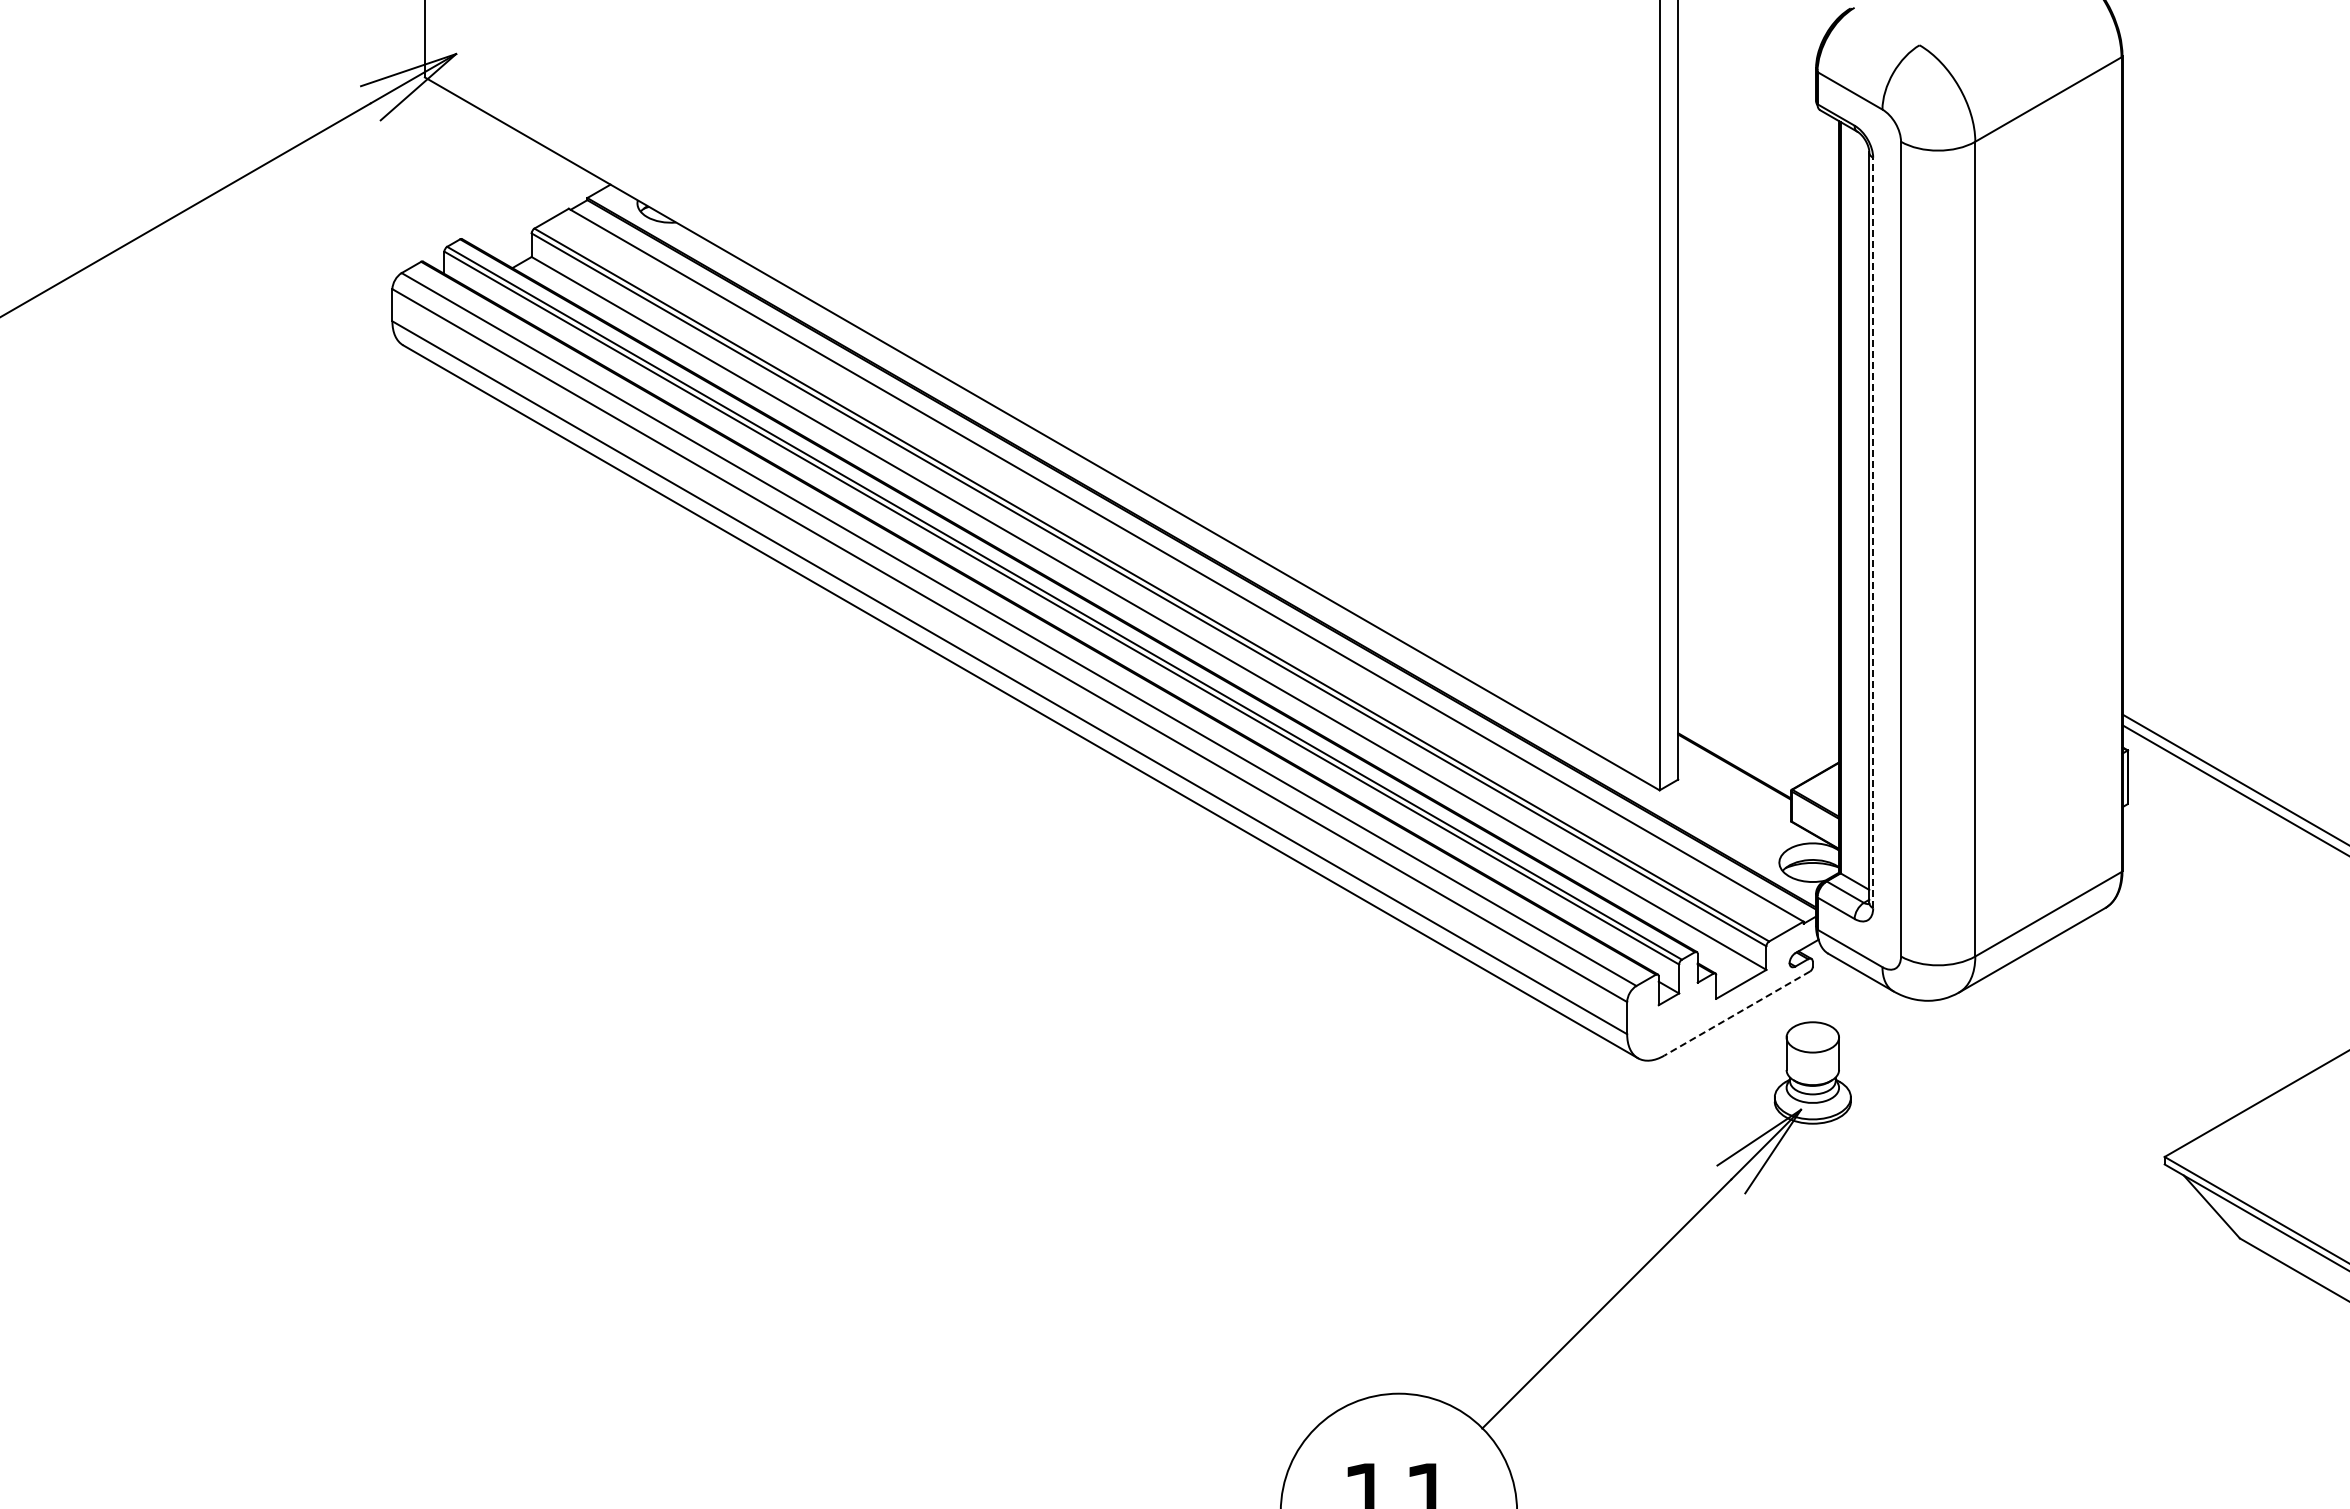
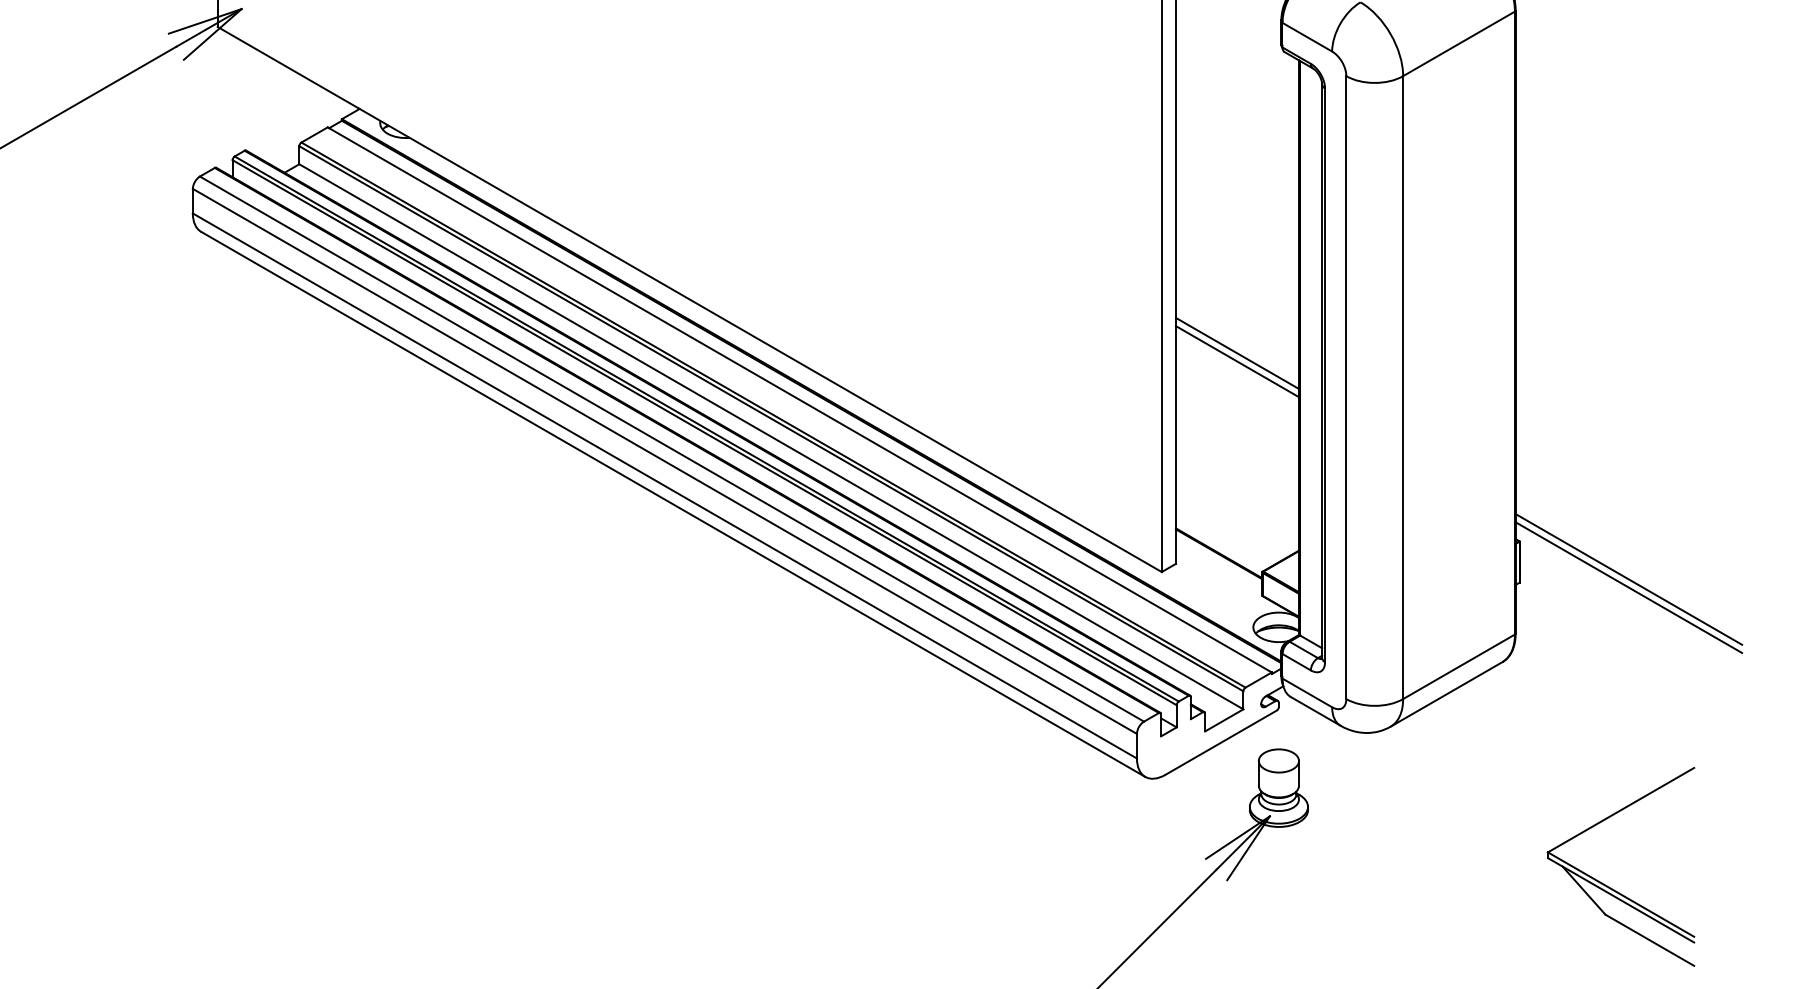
line: (1758, 504) -> (1237, 353), added
line: (1758, 514) -> (1237, 361), added
line: (1873, 532) -> (1325, 374), dashed -> solid
line: (1736, 1013) -> (1220, 742), dashed -> solid

